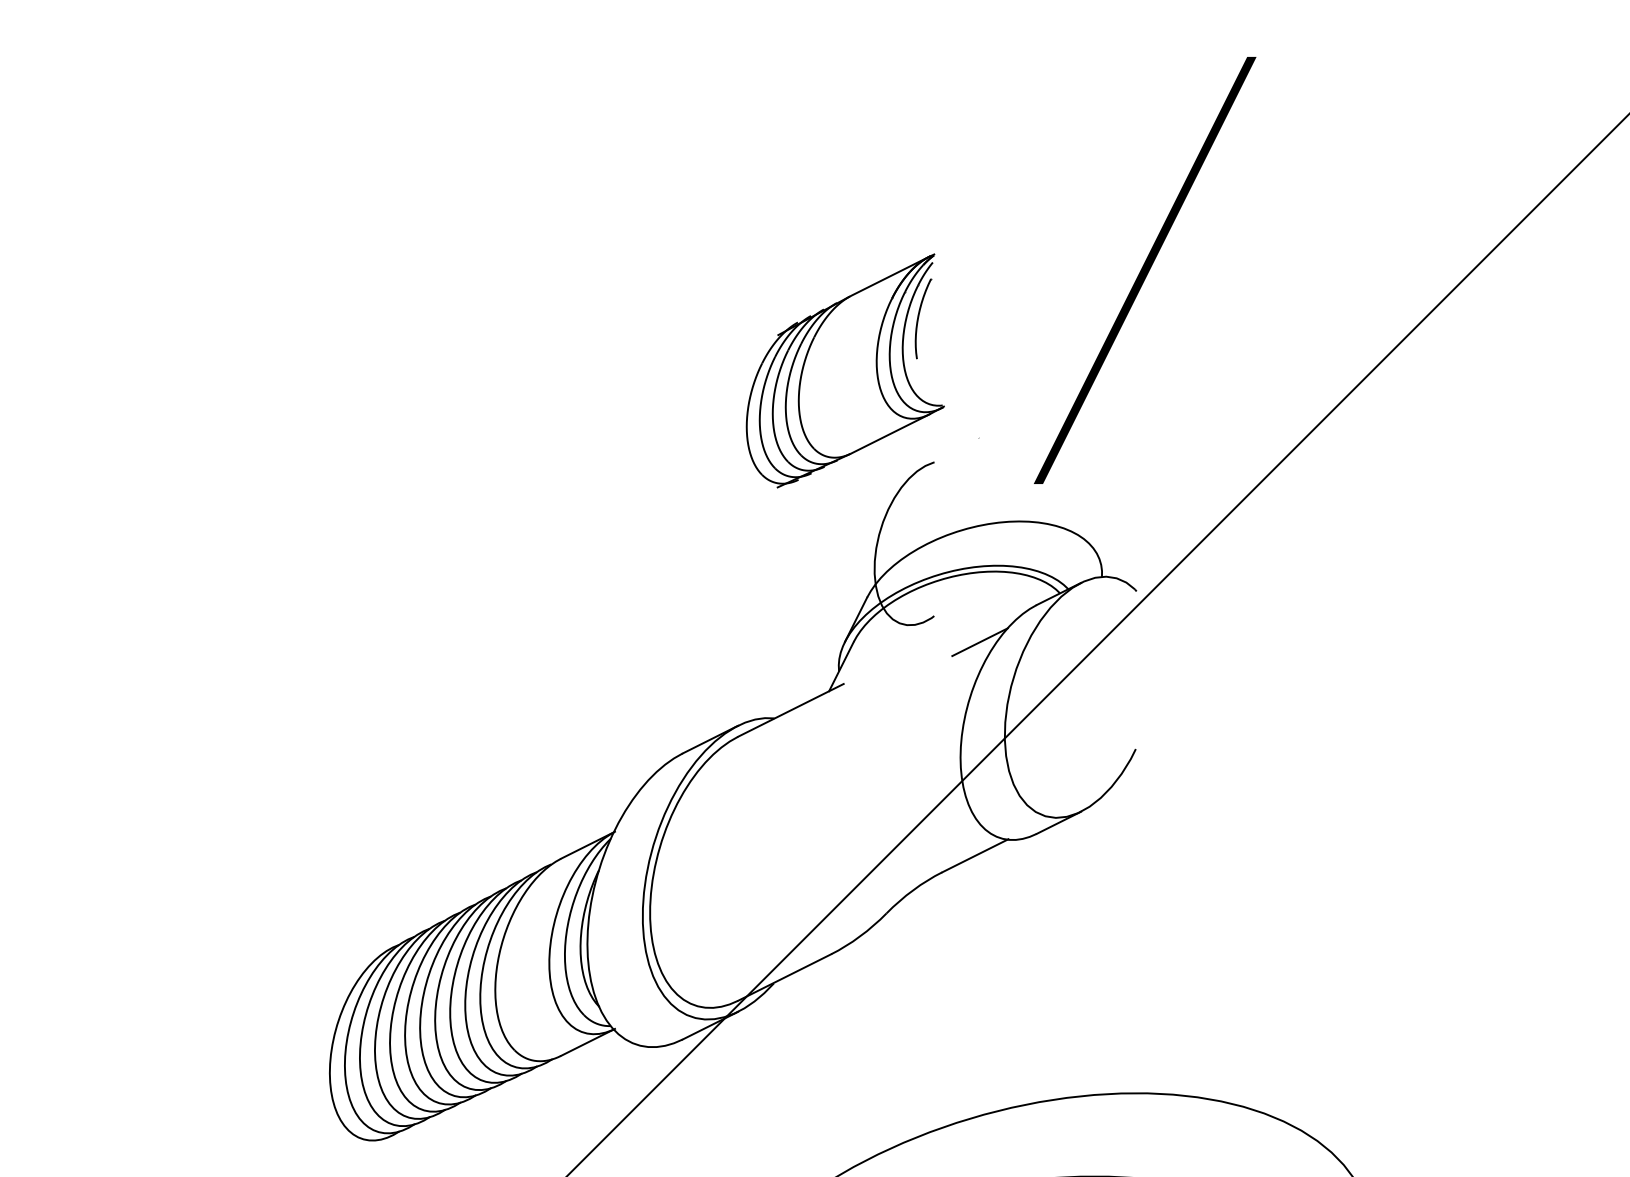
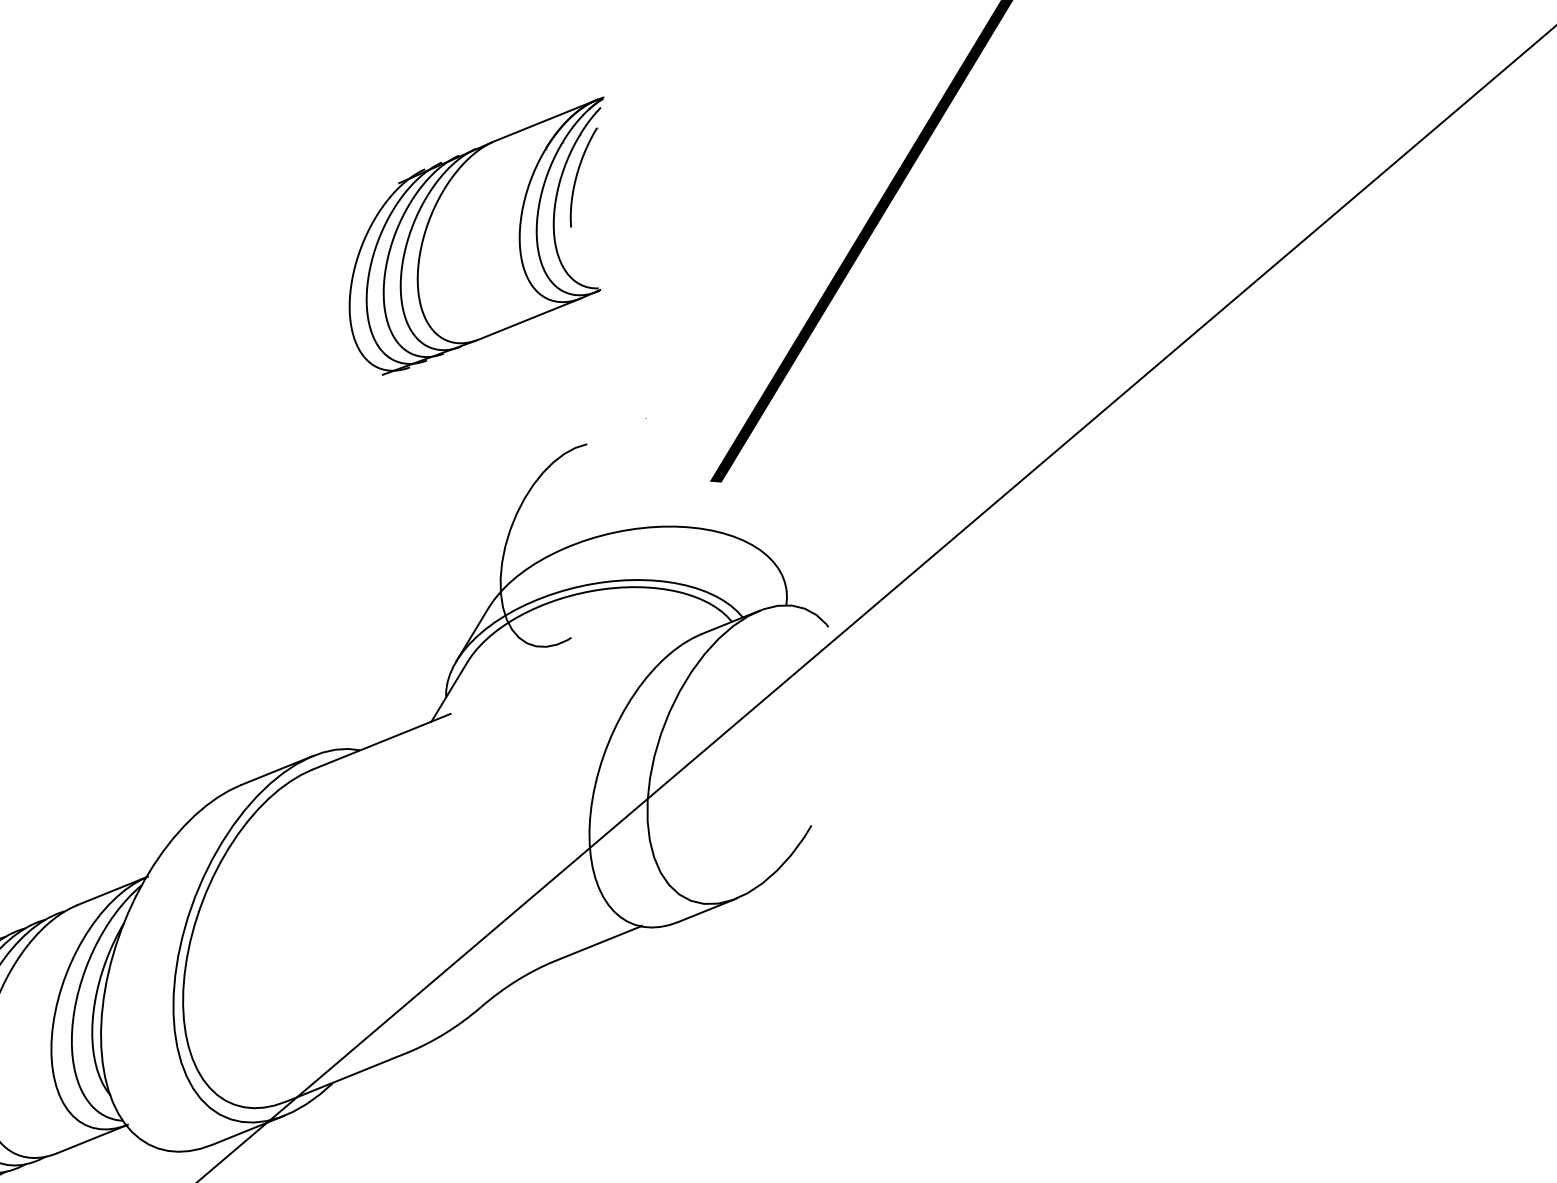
part: (844, 370) -> (478, 234), moved
line: (979, 642) -> (625, 675), removed

